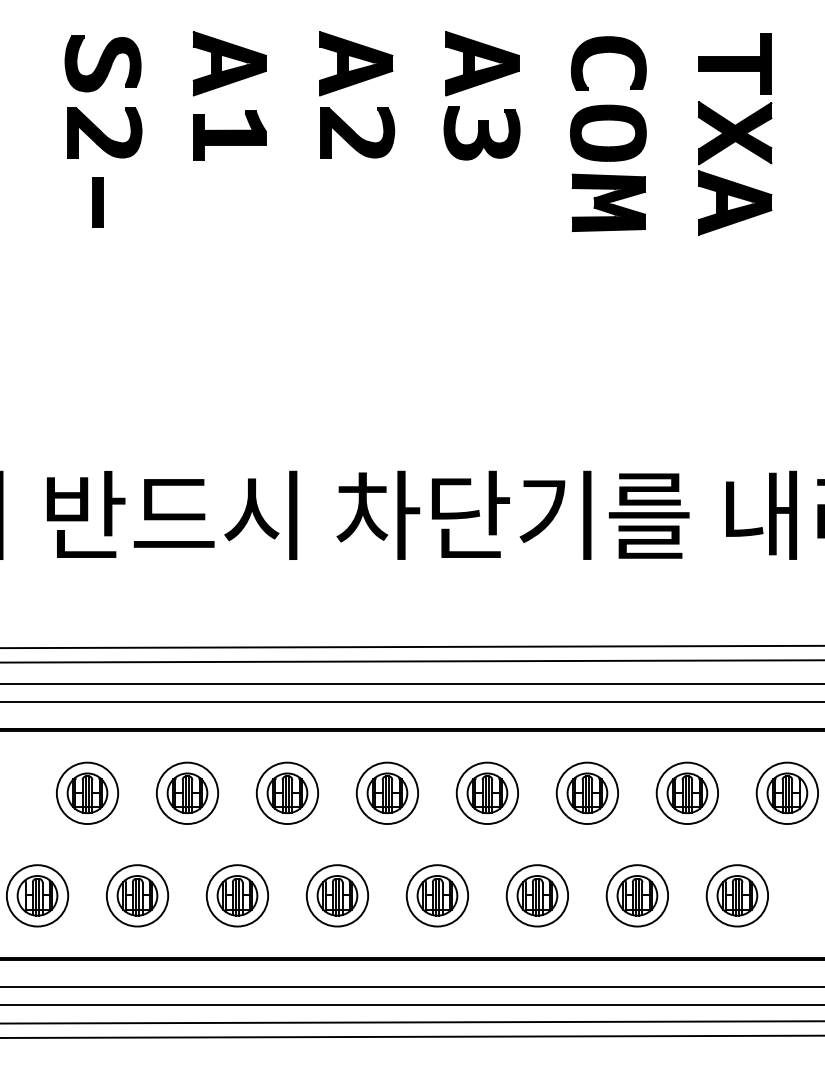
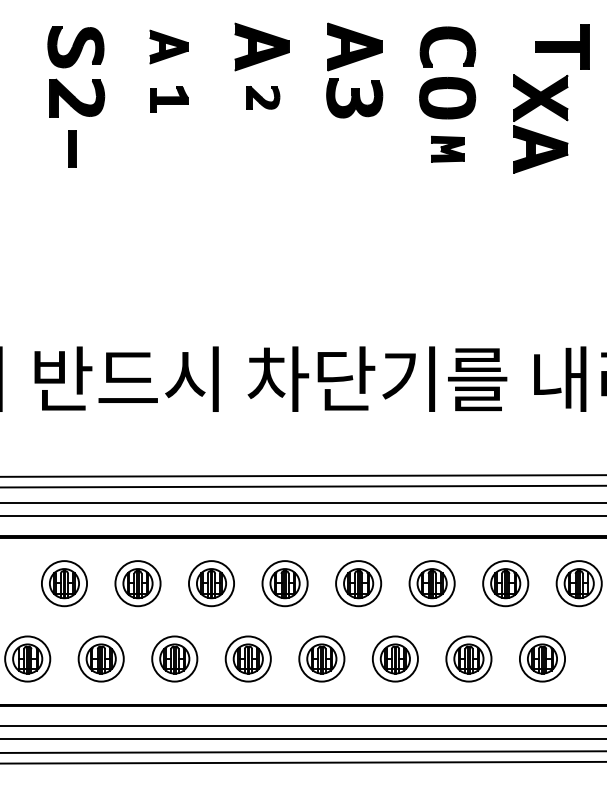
part: (229, 63) -> (168, 46), size x0.7
part: (734, 63) -> (561, 46), moved
part: (357, 132) -> (263, 97), size x0.6
part: (229, 135) -> (168, 99), size x0.7
part: (608, 202) -> (447, 149), size x0.6

